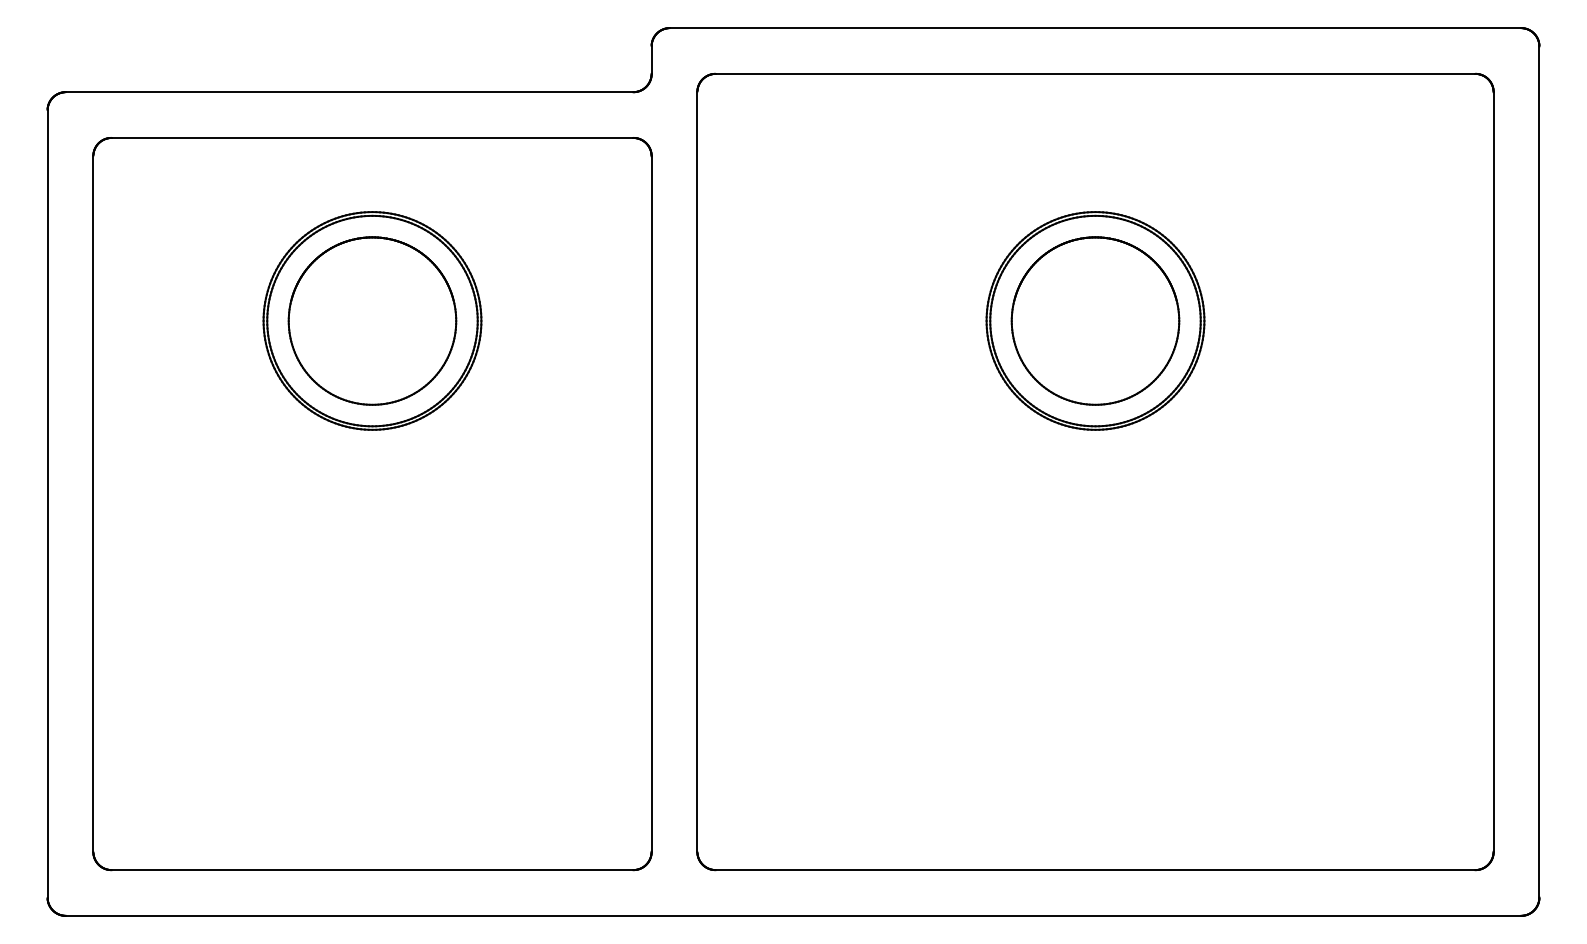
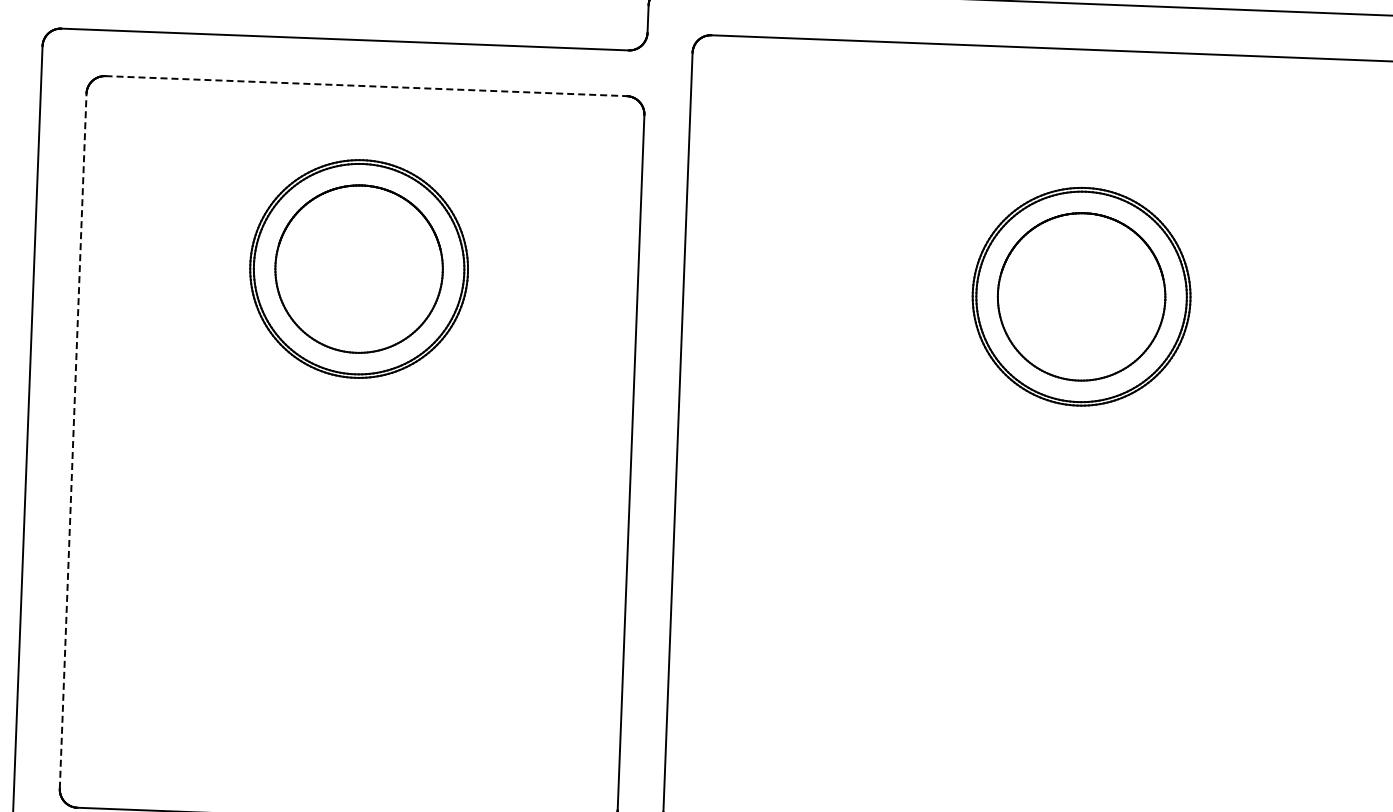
line: (372, 137) -> (366, 85), solid -> dashed
line: (93, 504) -> (73, 441), solid -> dashed

